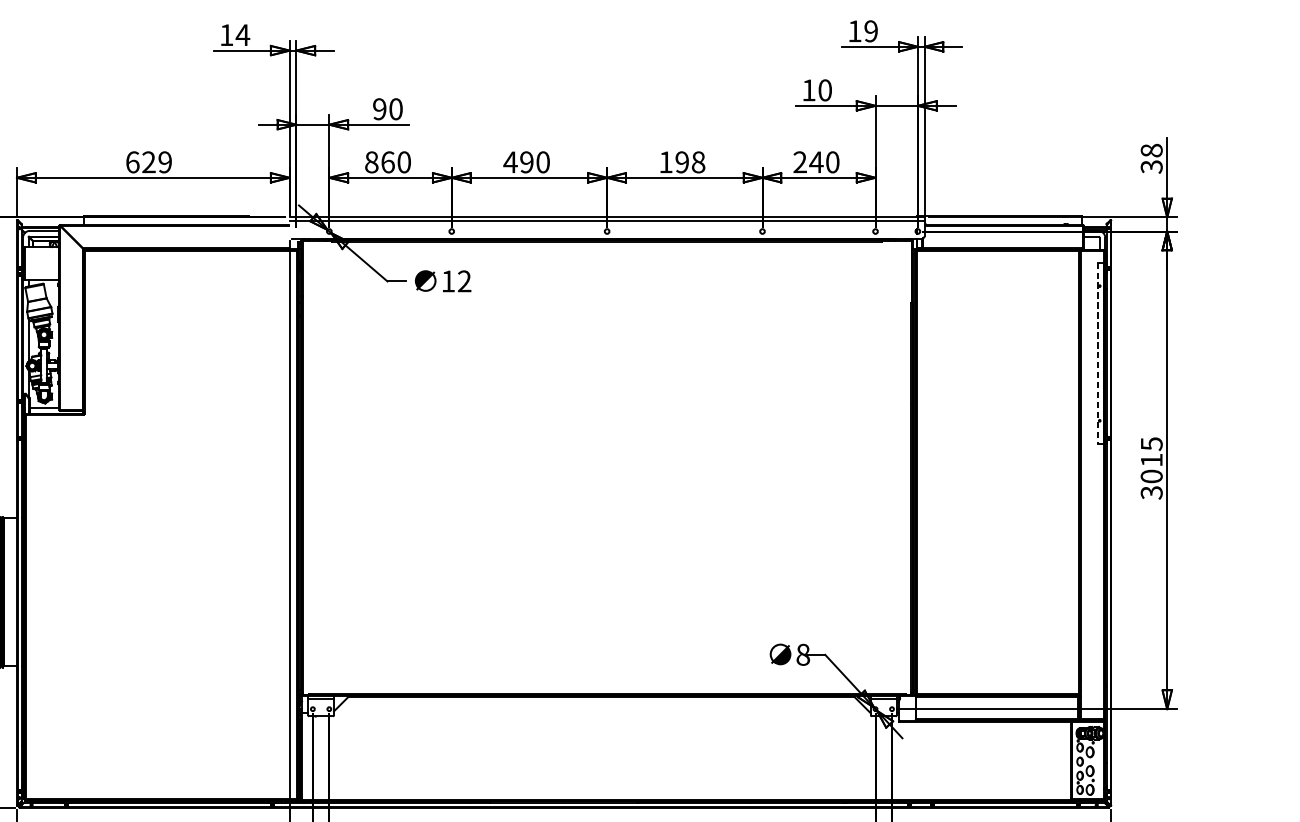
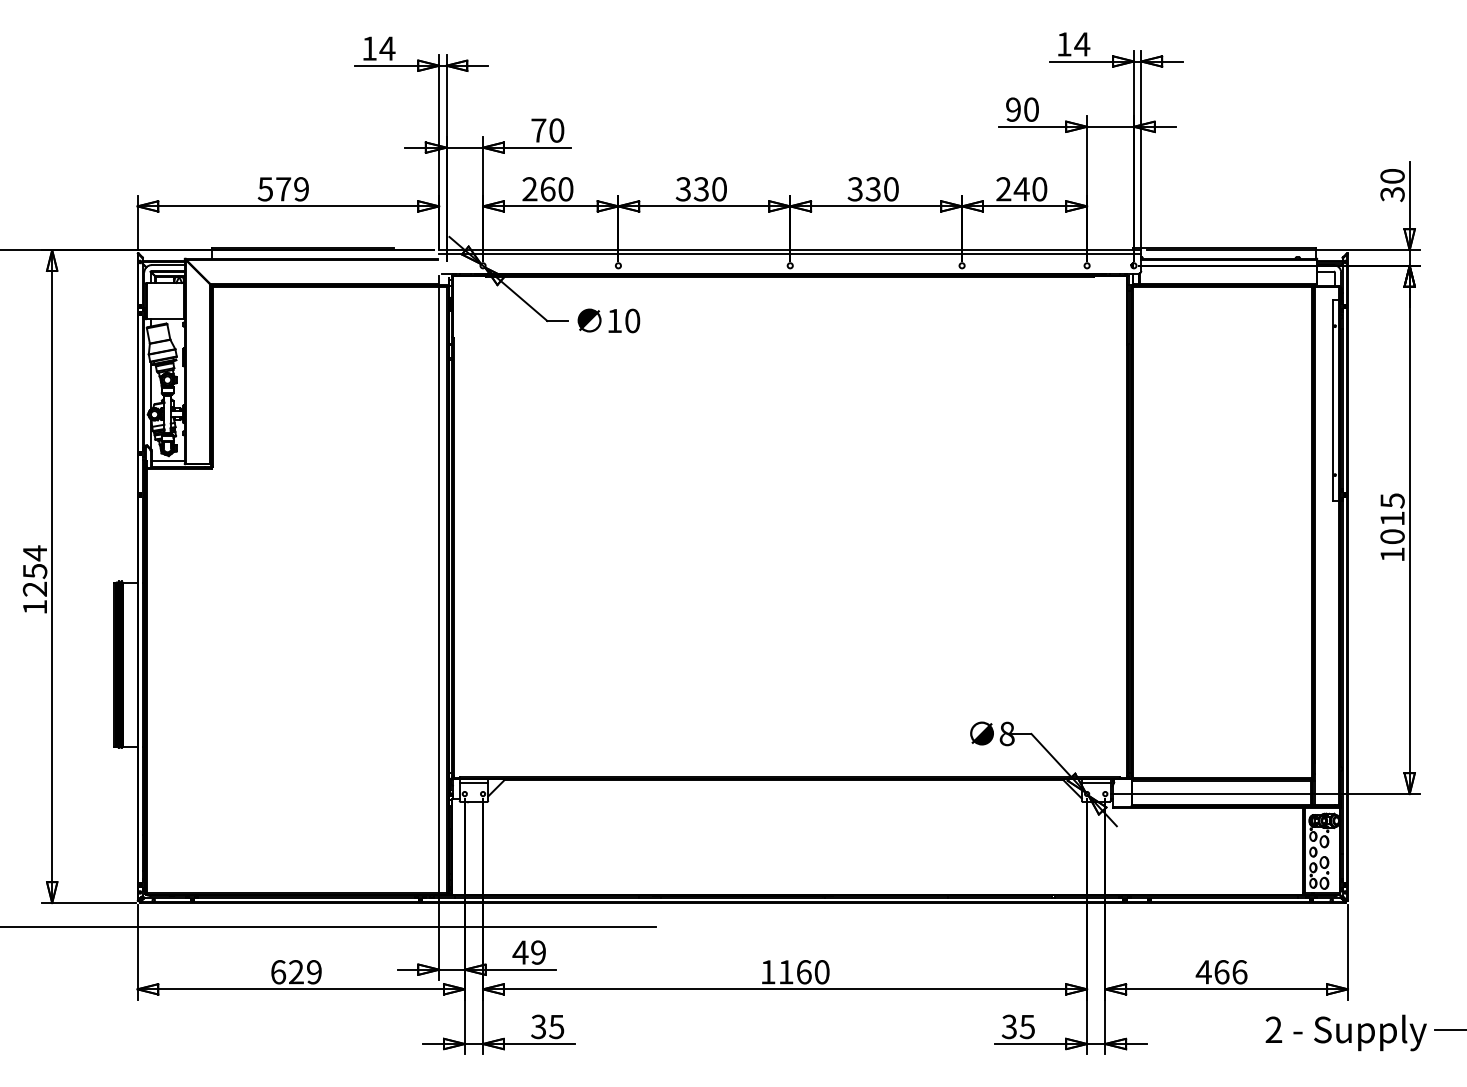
text: (871, 31) -> (1082, 44), 19 -> 14
text: (808, 90) -> (1013, 109), 10 -> 90
text: (379, 109) -> (538, 130), 90 -> 70
text: (1151, 149) -> (1392, 175), 38 -> 30
text: (140, 162) -> (274, 189), 629 -> 579
text: (371, 162) -> (529, 189), 860 -> 260
text: (517, 162) -> (691, 189), 490 -> 330
text: (681, 162) -> (872, 189), 198 -> 330
text: (464, 280) -> (632, 320), 12 -> 10
line: (1098, 353) -> (1333, 400), dashed -> solid
text: (1151, 492) -> (1392, 554), 3015 -> 1015

